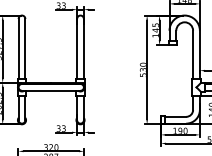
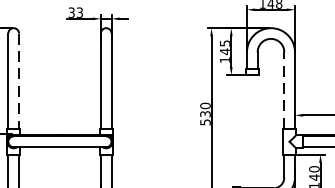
line: (25, 49) -> (19, 81), solid -> dashed
line: (193, 54) -> (284, 89), solid -> dashed

